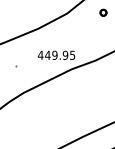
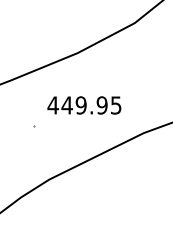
text: (56, 54) -> (84, 103), moved

